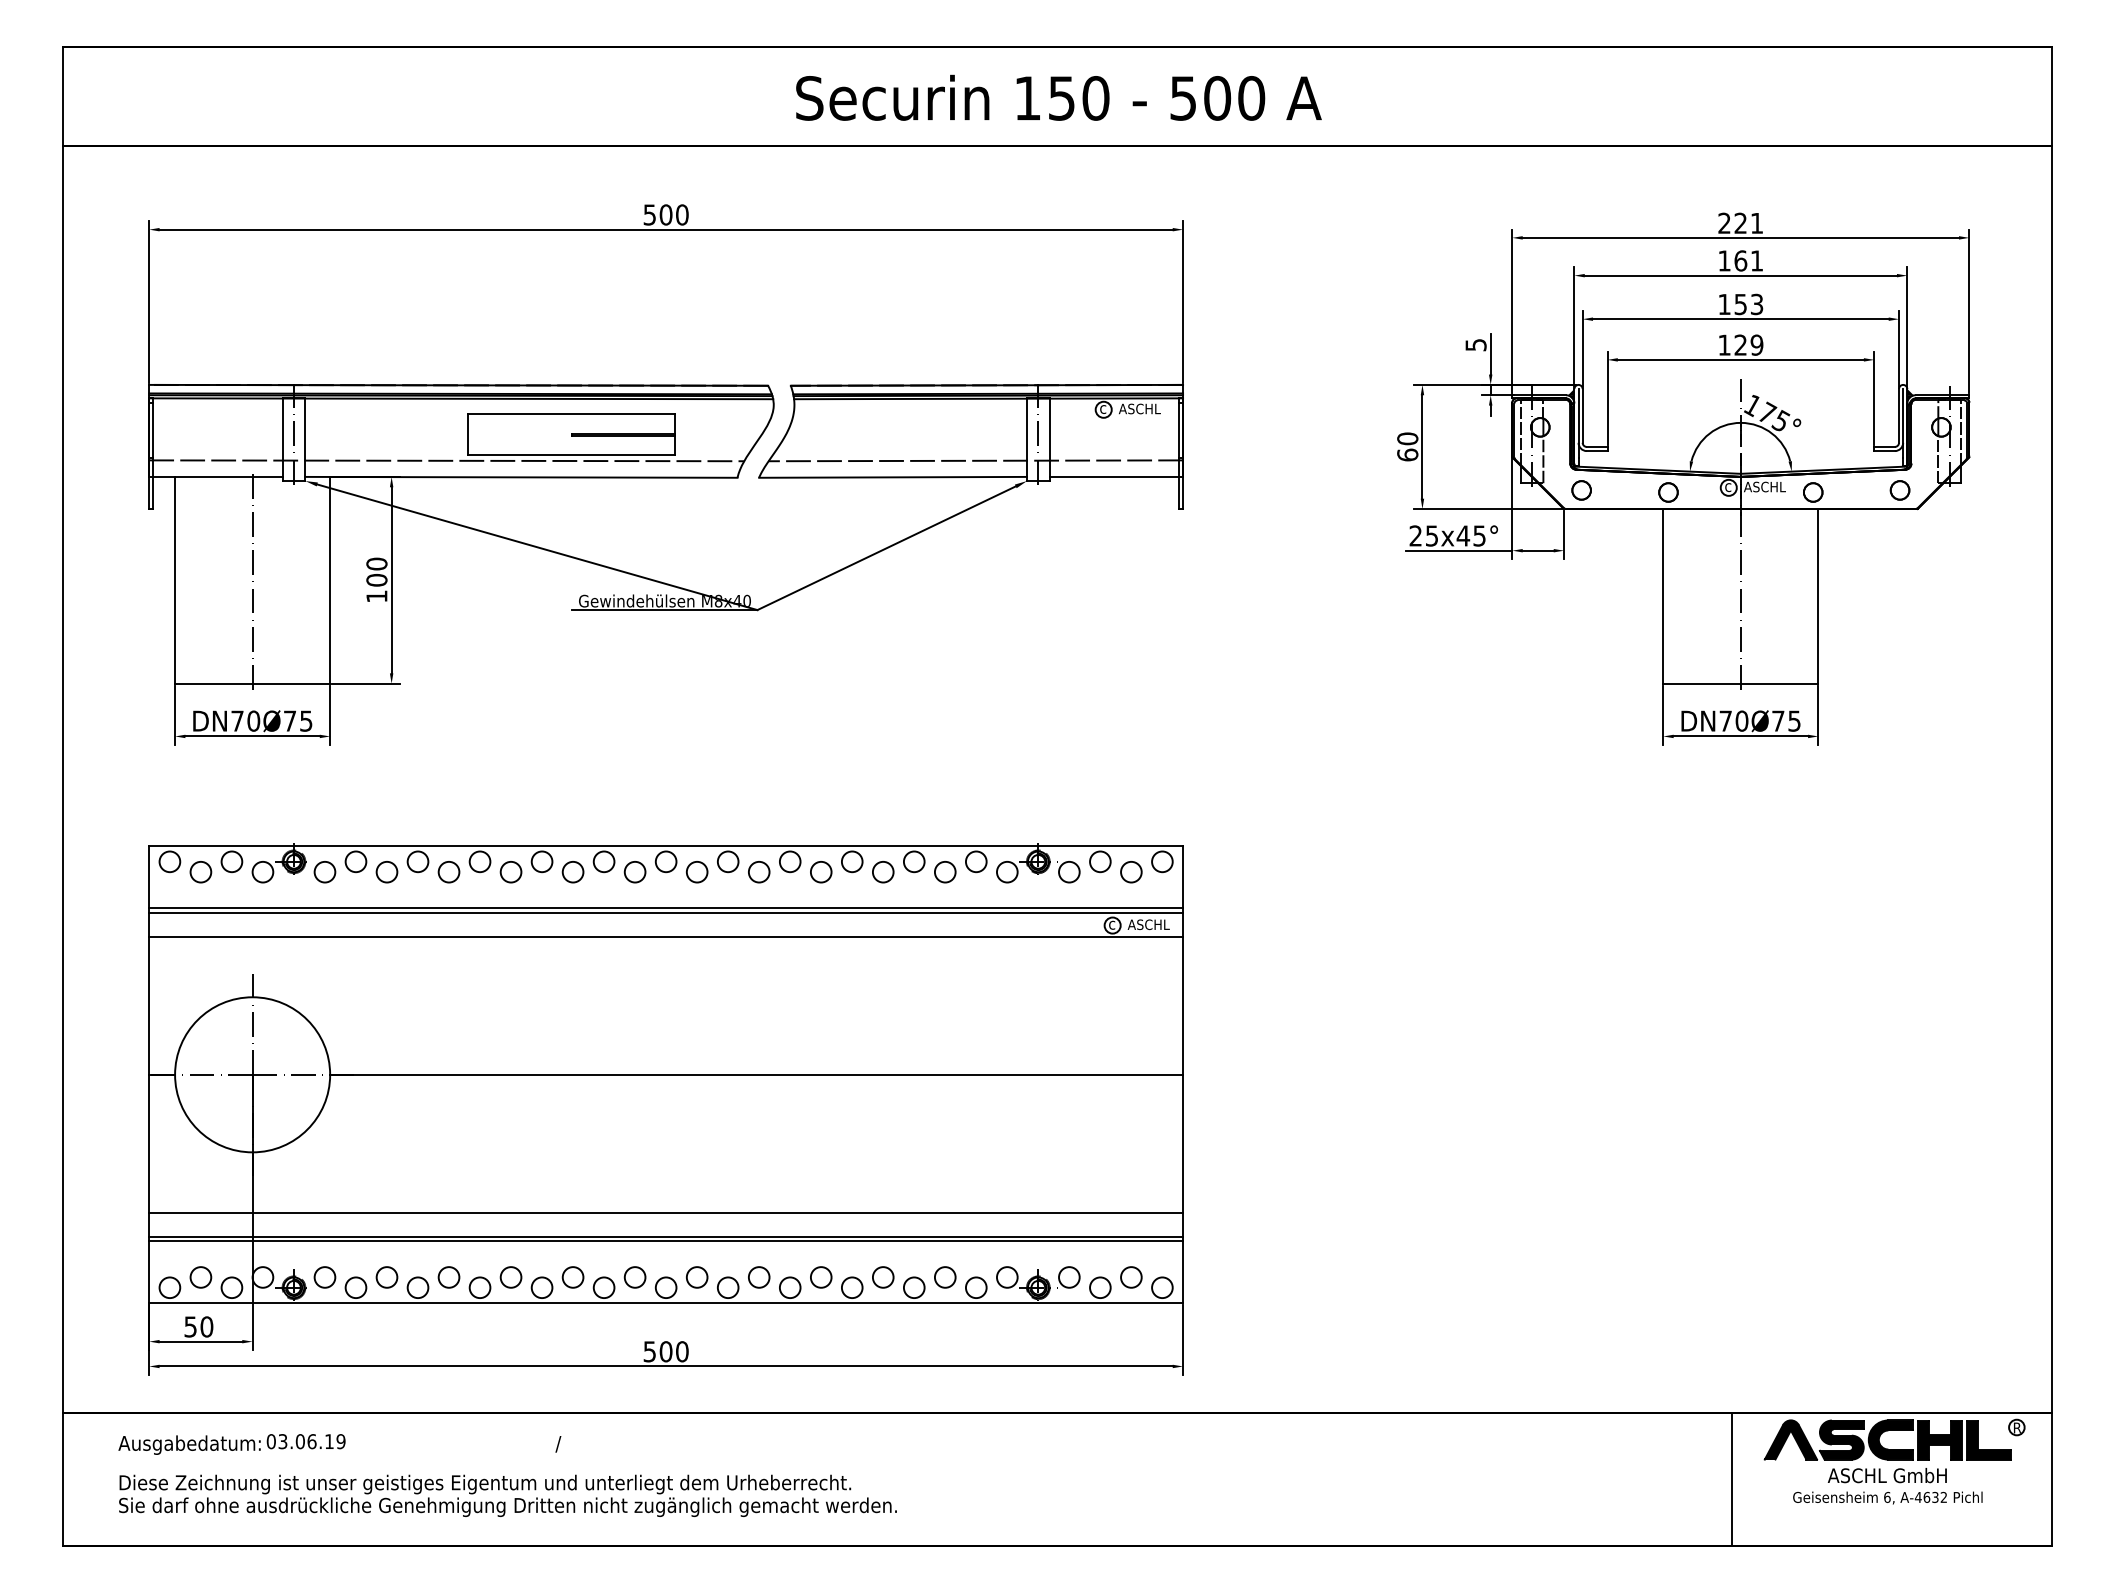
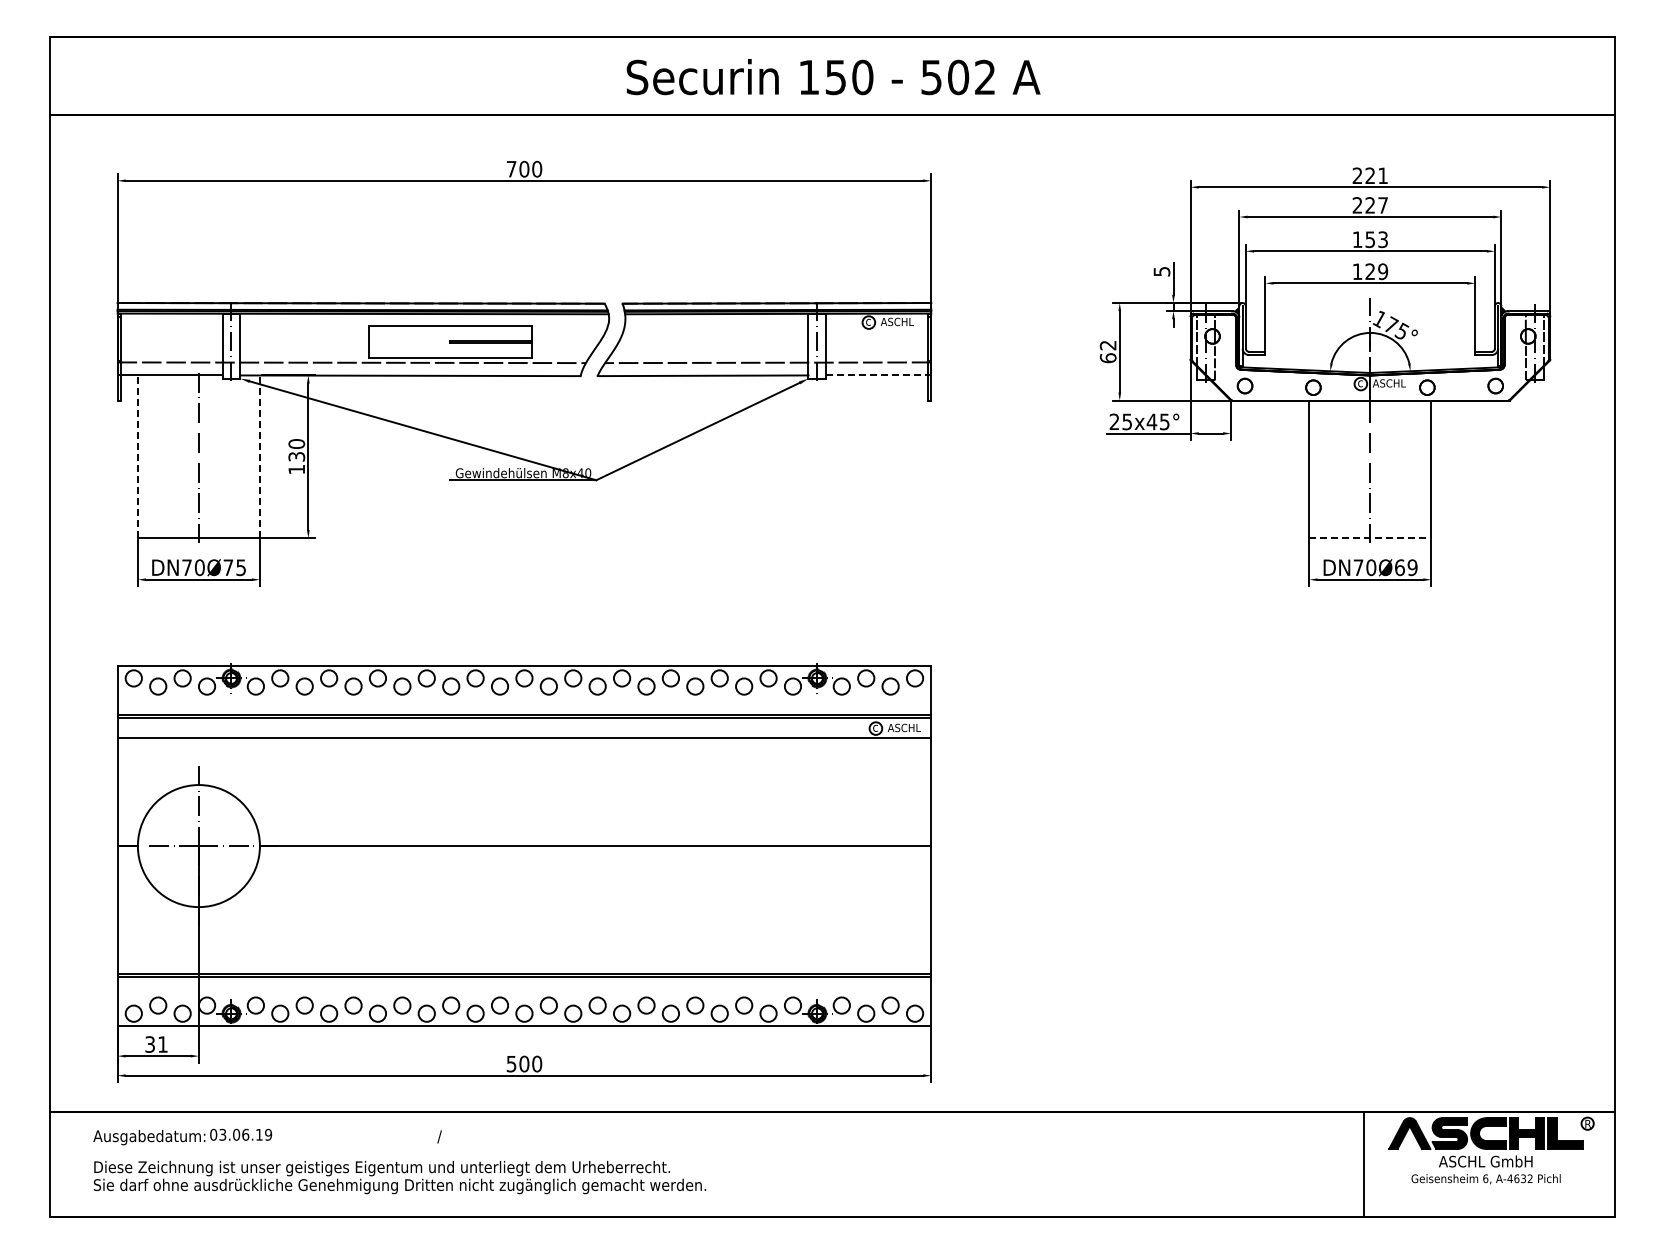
text: (1250, 98) -> (984, 77), 500 -> 502
text: (649, 215) -> (511, 169), 500 -> 700
text: (1739, 261) -> (1369, 205), 161 -> 227
text: (1406, 438) -> (1107, 345), 60 -> 62
line: (1117, 476) -> (879, 375), solid -> dashed
line: (174, 579) -> (137, 456), solid -> dashed
line: (329, 579) -> (259, 456), solid -> dashed
text: (376, 579) -> (296, 456), 100 -> 130
line: (1740, 684) -> (1370, 538), solid -> dashed
text: (1786, 720) -> (1406, 567), DN70Ø75 -> DN70Ø69
line: (666, 1212) -> (524, 954), removed
text: (198, 1326) -> (156, 1044), 50 -> 31

